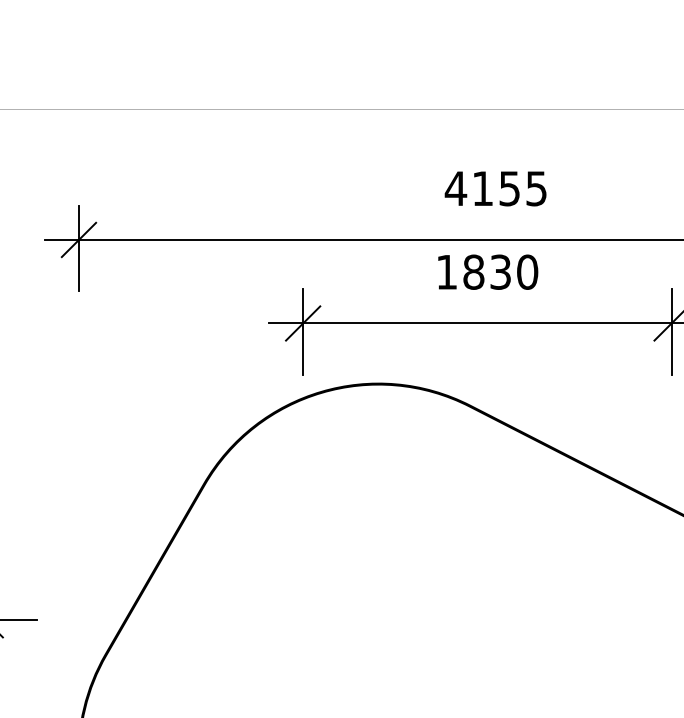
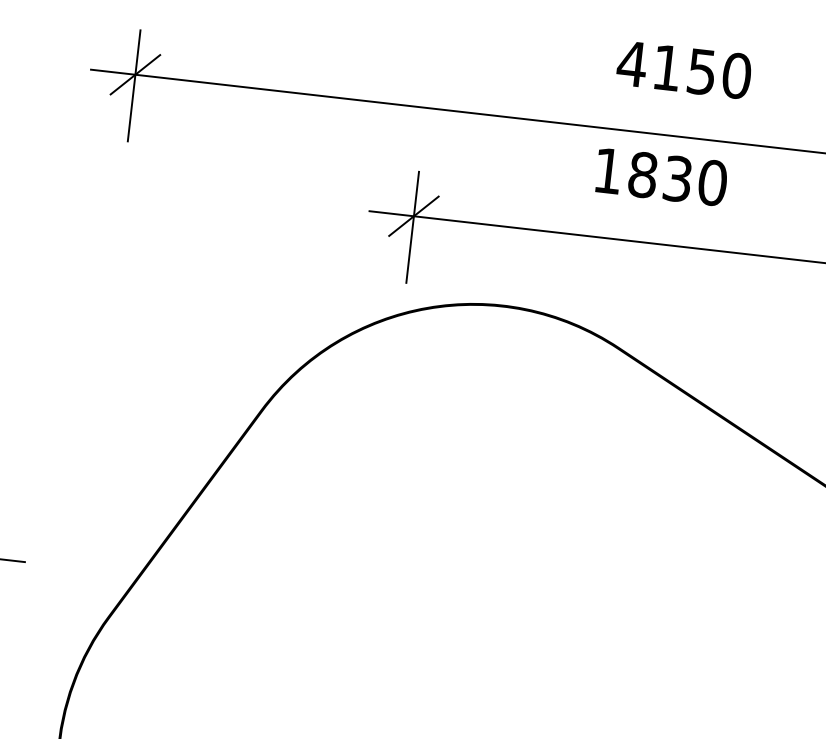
text: (536, 188) -> (736, 75), 4155 -> 4150

